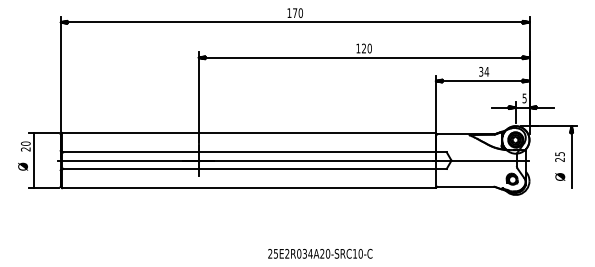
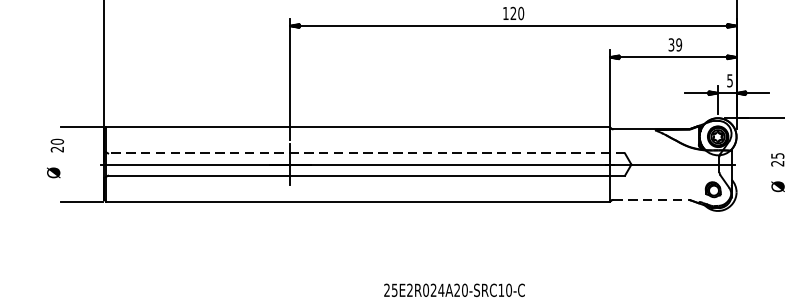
text: (486, 71) -> (678, 44), 34 -> 39
line: (255, 152) -> (367, 153), solid -> dashed
line: (34, 160) -> (69, 164), removed
line: (465, 186) -> (650, 199), solid -> dashed
text: (304, 254) -> (433, 291), 25E2R034A20-SRC10-C -> 25E2R024A20-SRC10-C

